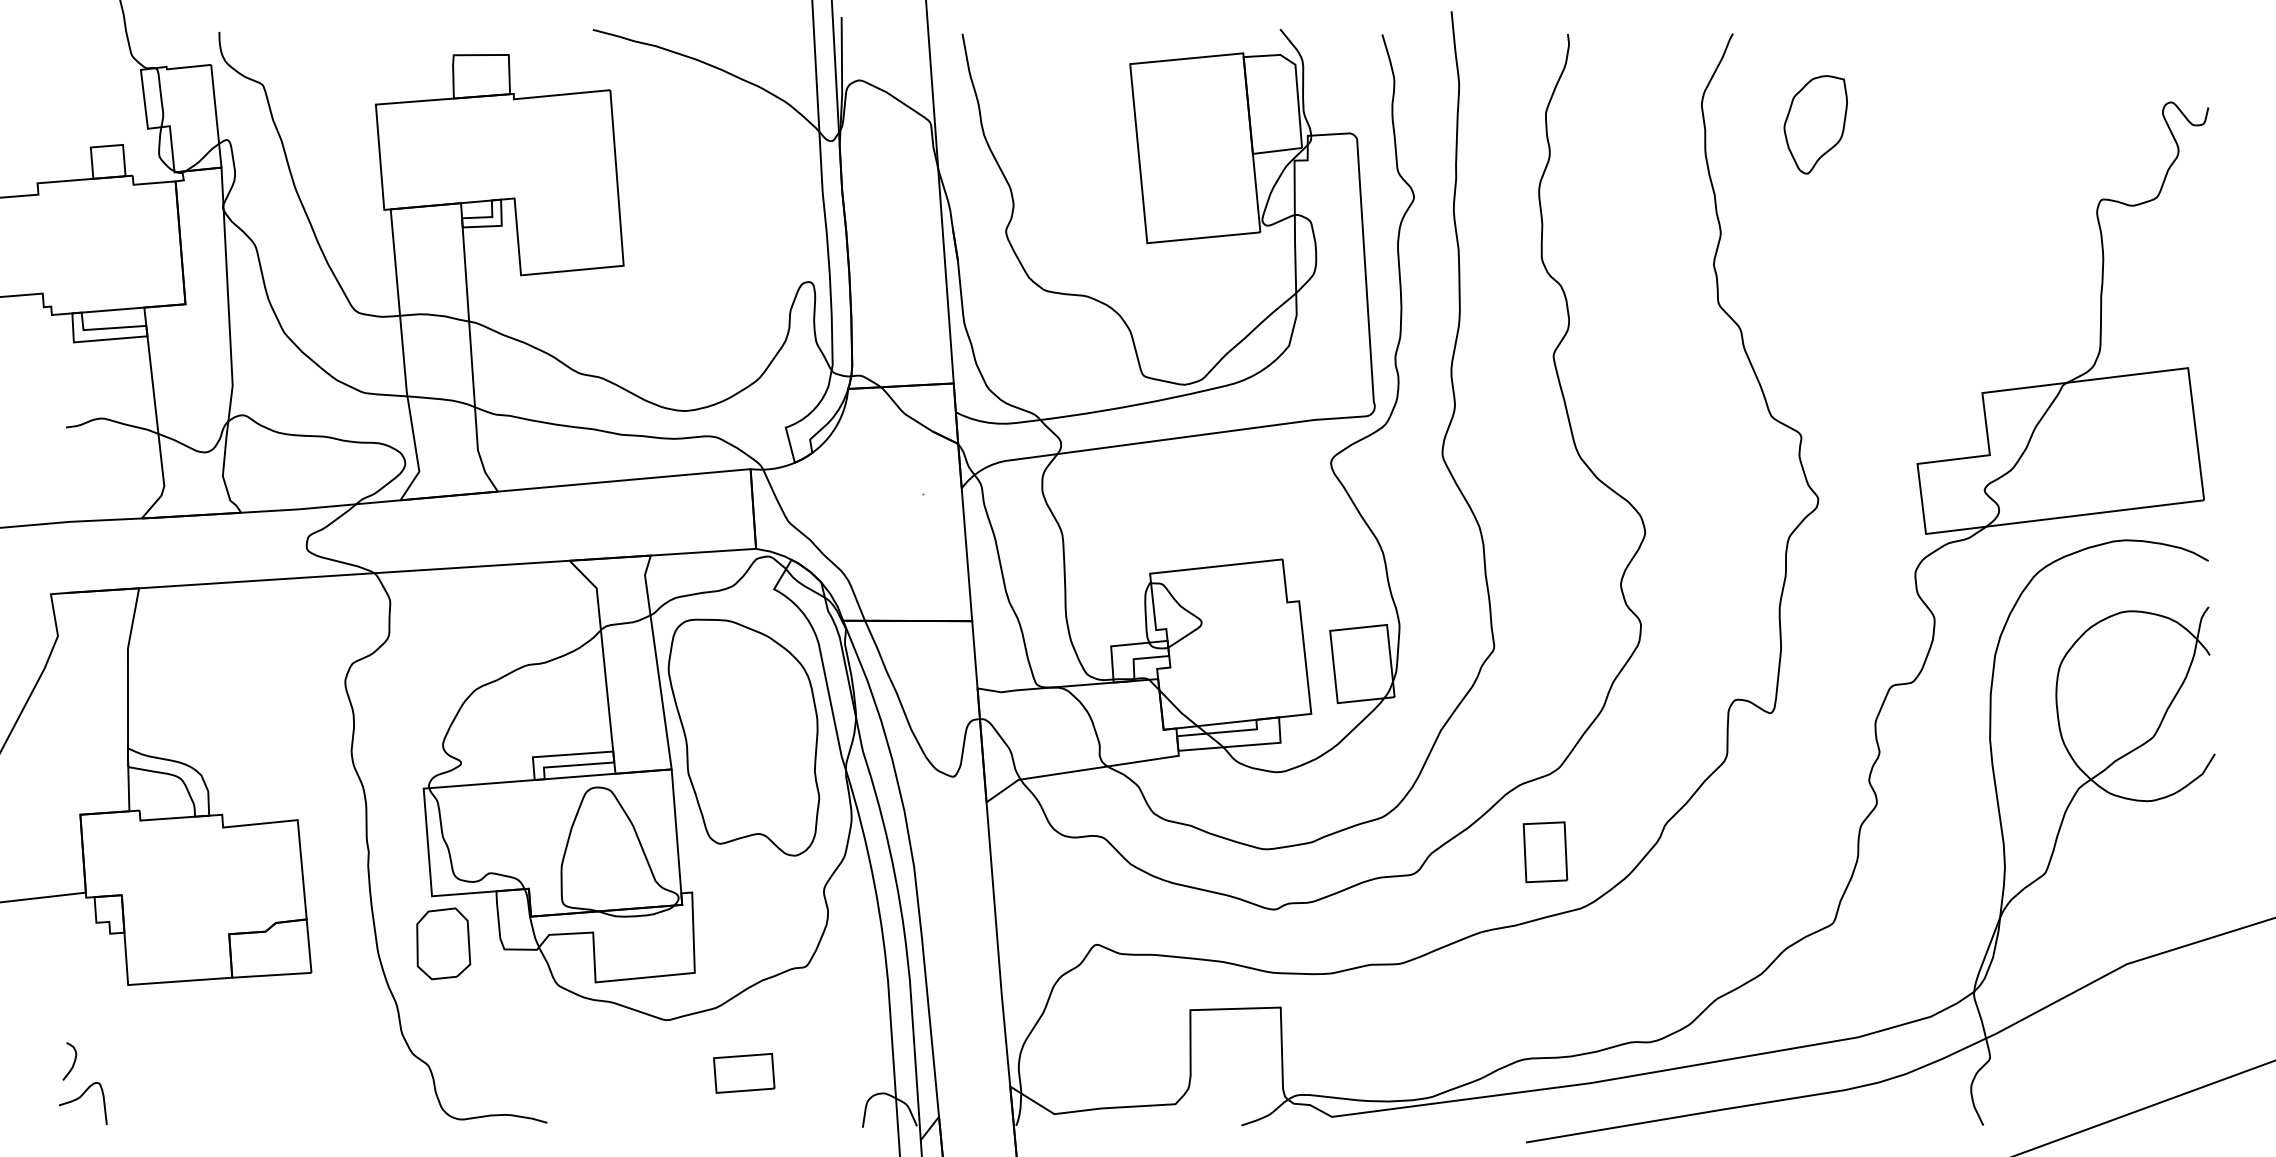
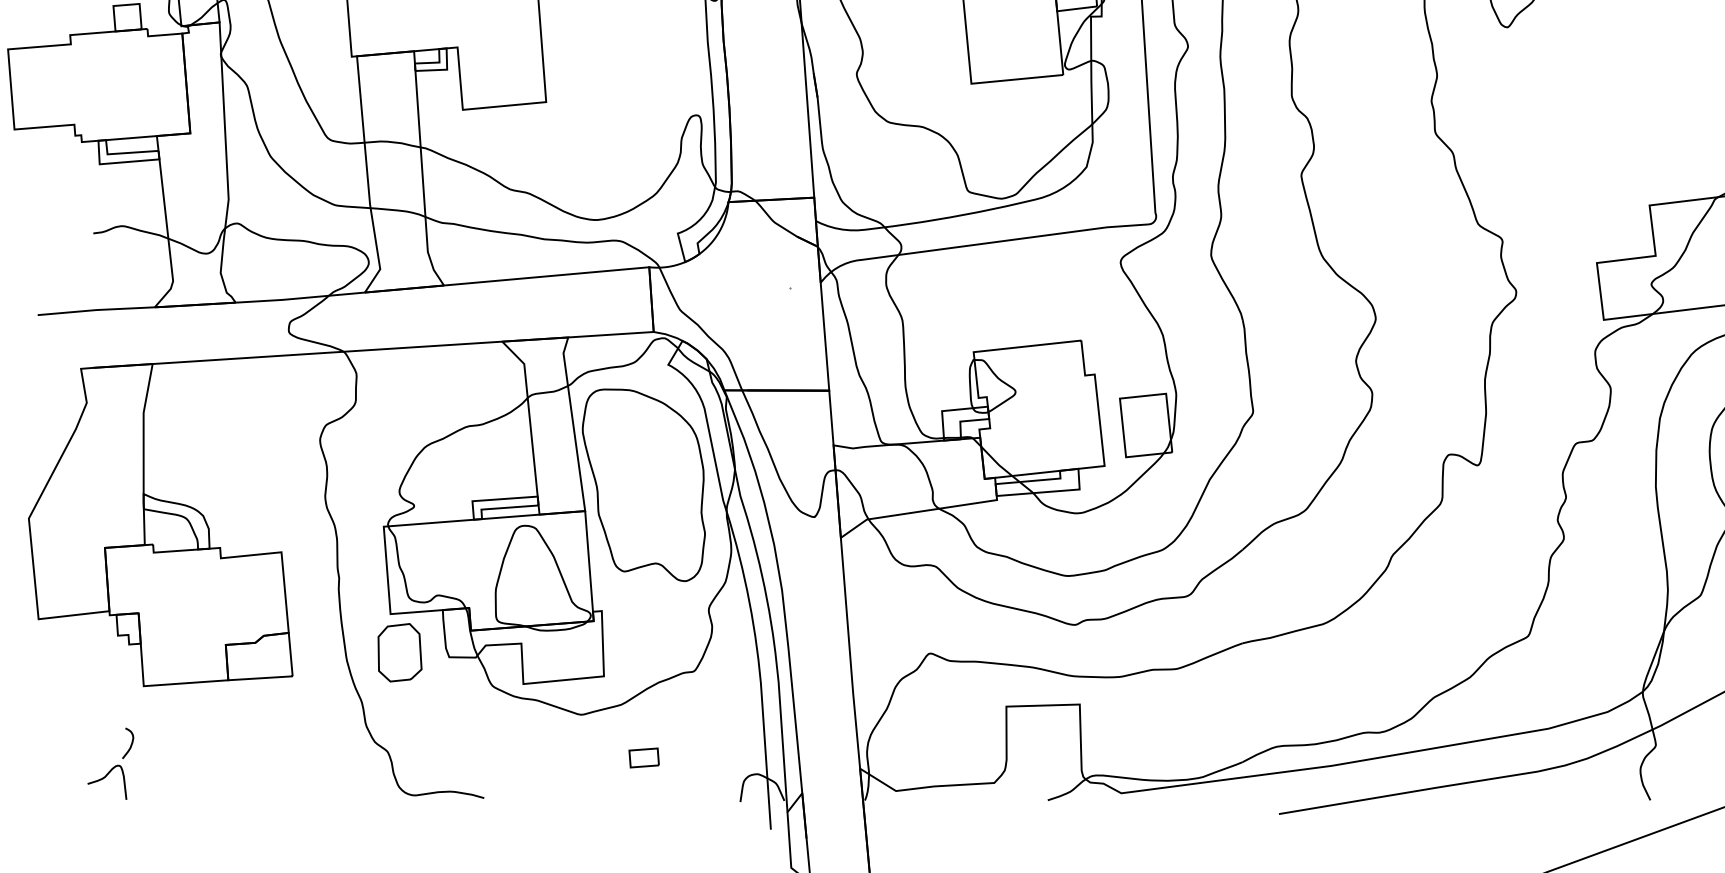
part: (1545, 852) -> (1294, 578), removed
curve: (73, 1061) -> (131, 743), moved
part: (744, 1073) -> (644, 758), size x0.6

